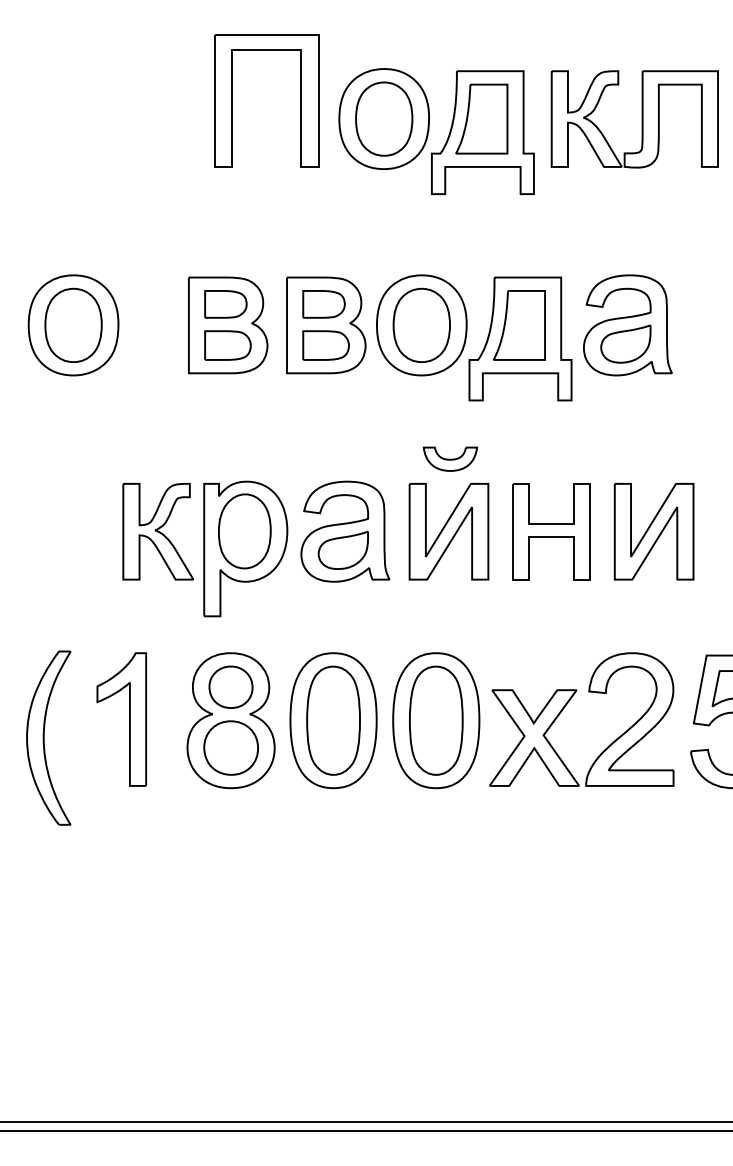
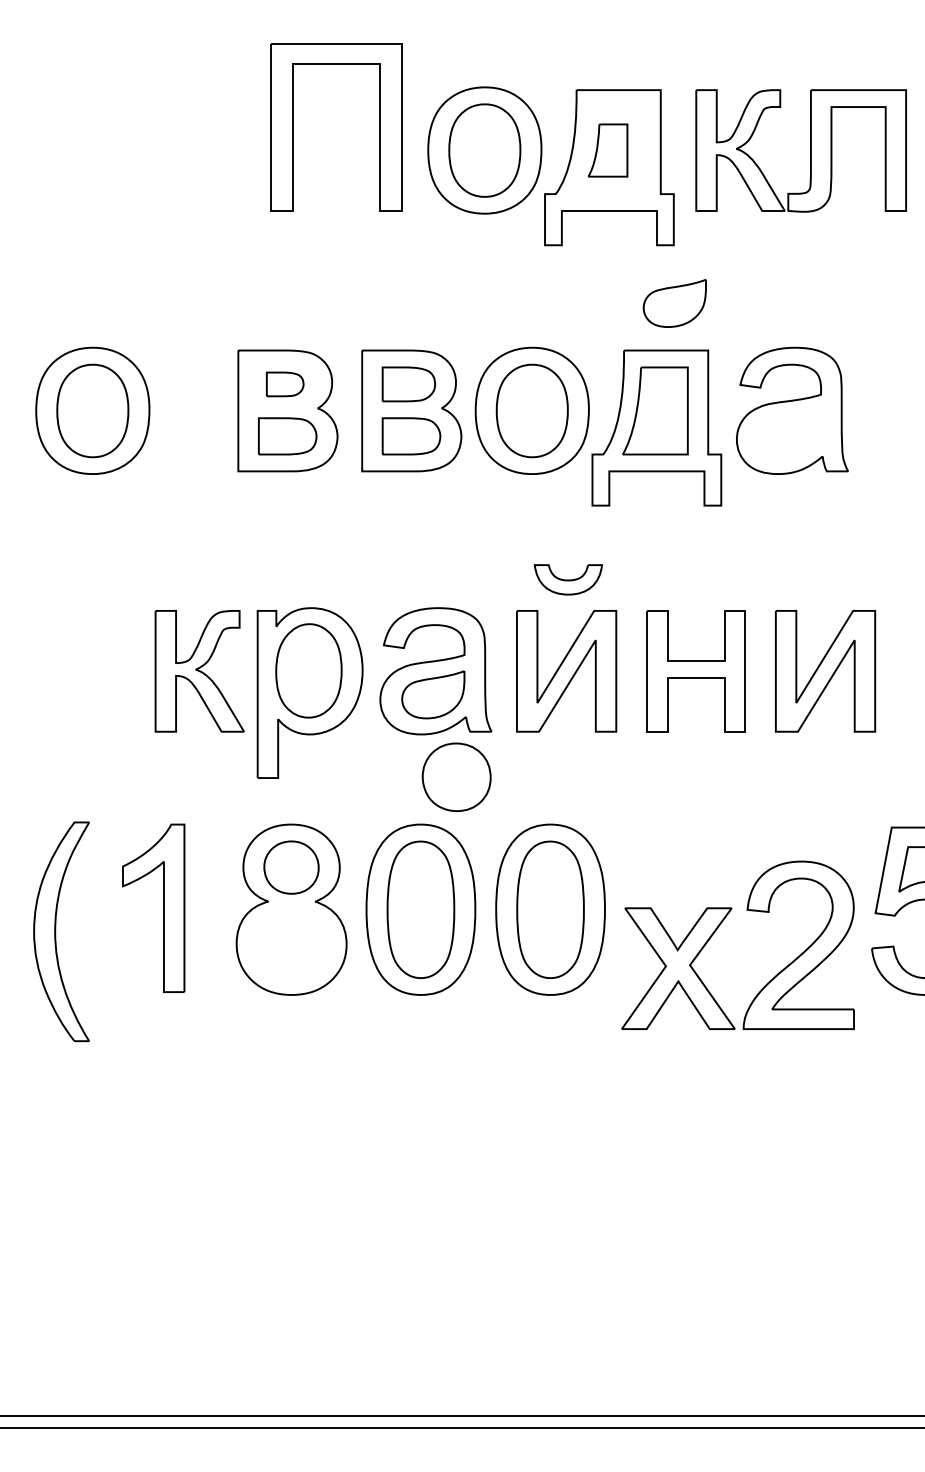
part: (481, 119) -> (607, 150), size x0.6
part: (226, 304) -> (285, 384), size x0.7
part: (625, 344) -> (674, 303), moved
part: (566, 706) -> (718, 928), moved
part: (230, 747) -> (456, 776), moved

